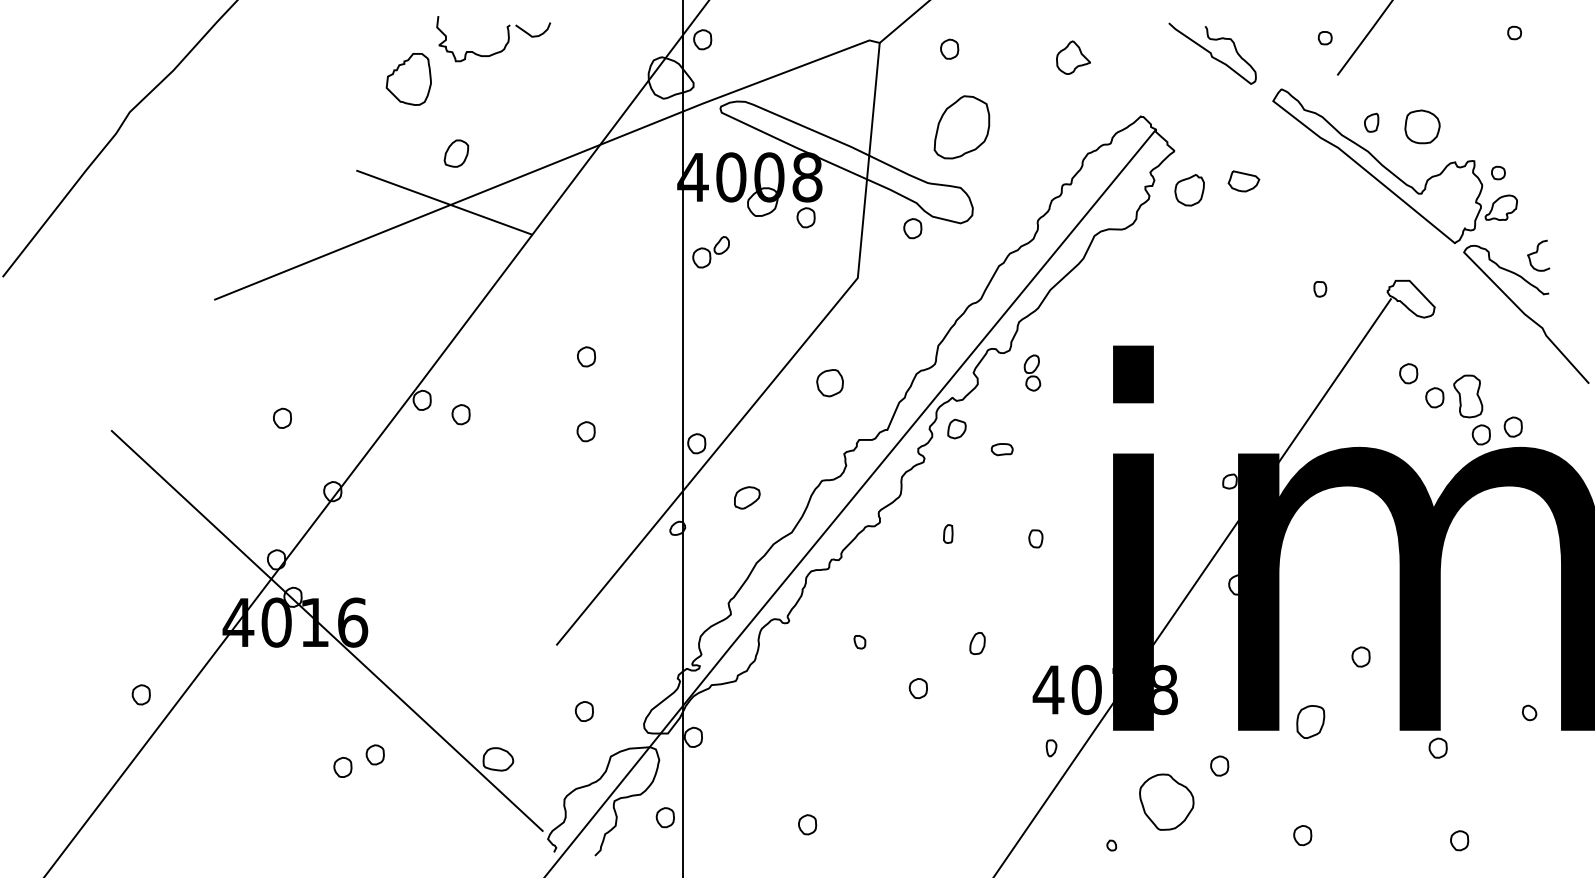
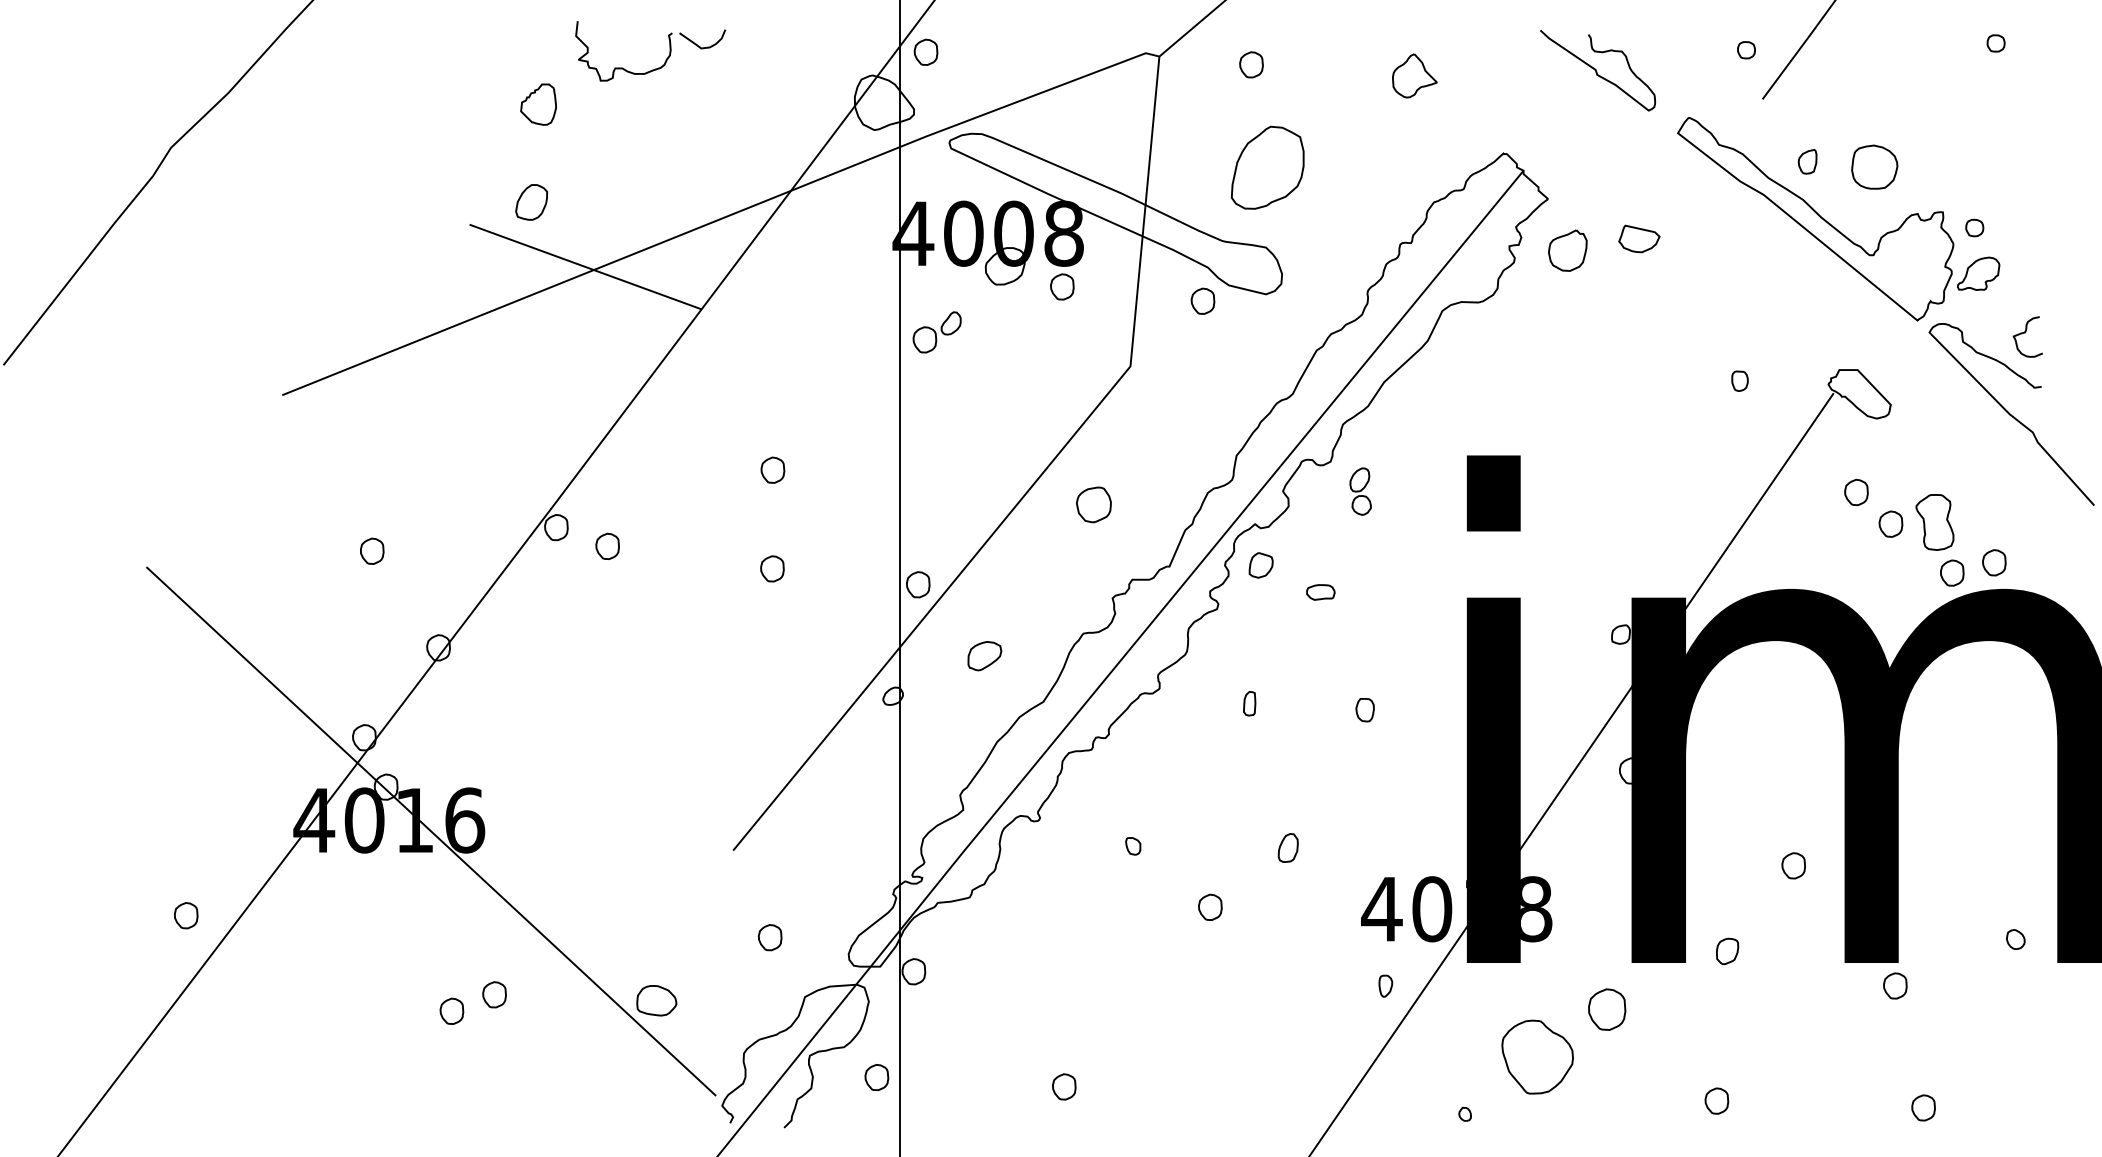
part: (408, 79) -> (538, 104), size x0.6
part: (456, 153) -> (531, 202), moved
part: (1310, 721) -> (1727, 950), size x0.6
part: (1219, 765) -> (1607, 1008), size x1.6

